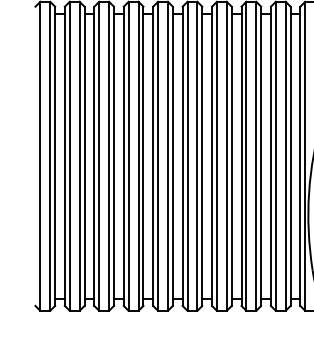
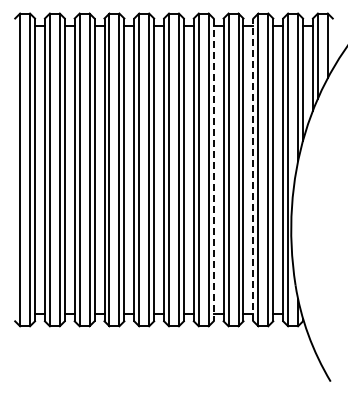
line: (271, 155) -> (253, 169), solid -> dashed
line: (231, 156) -> (213, 170), solid -> dashed

